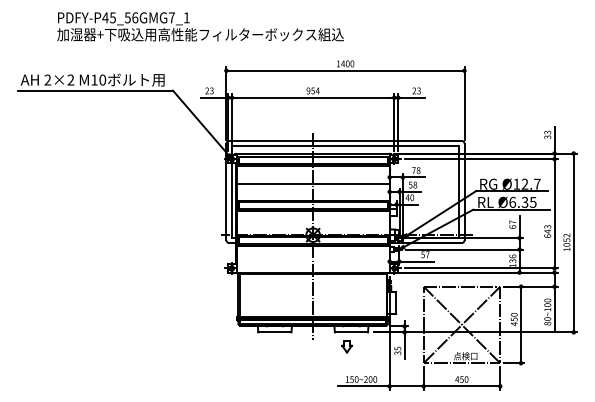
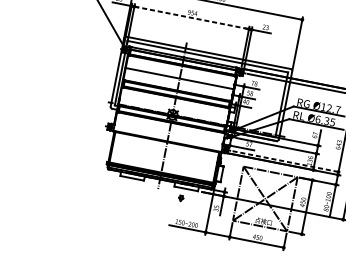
line: (313, 97) -> (191, 17), solid -> dashed
line: (481, 268) -> (286, 161), solid -> dashed
part: (346, 346) -> (180, 198), size x0.6

